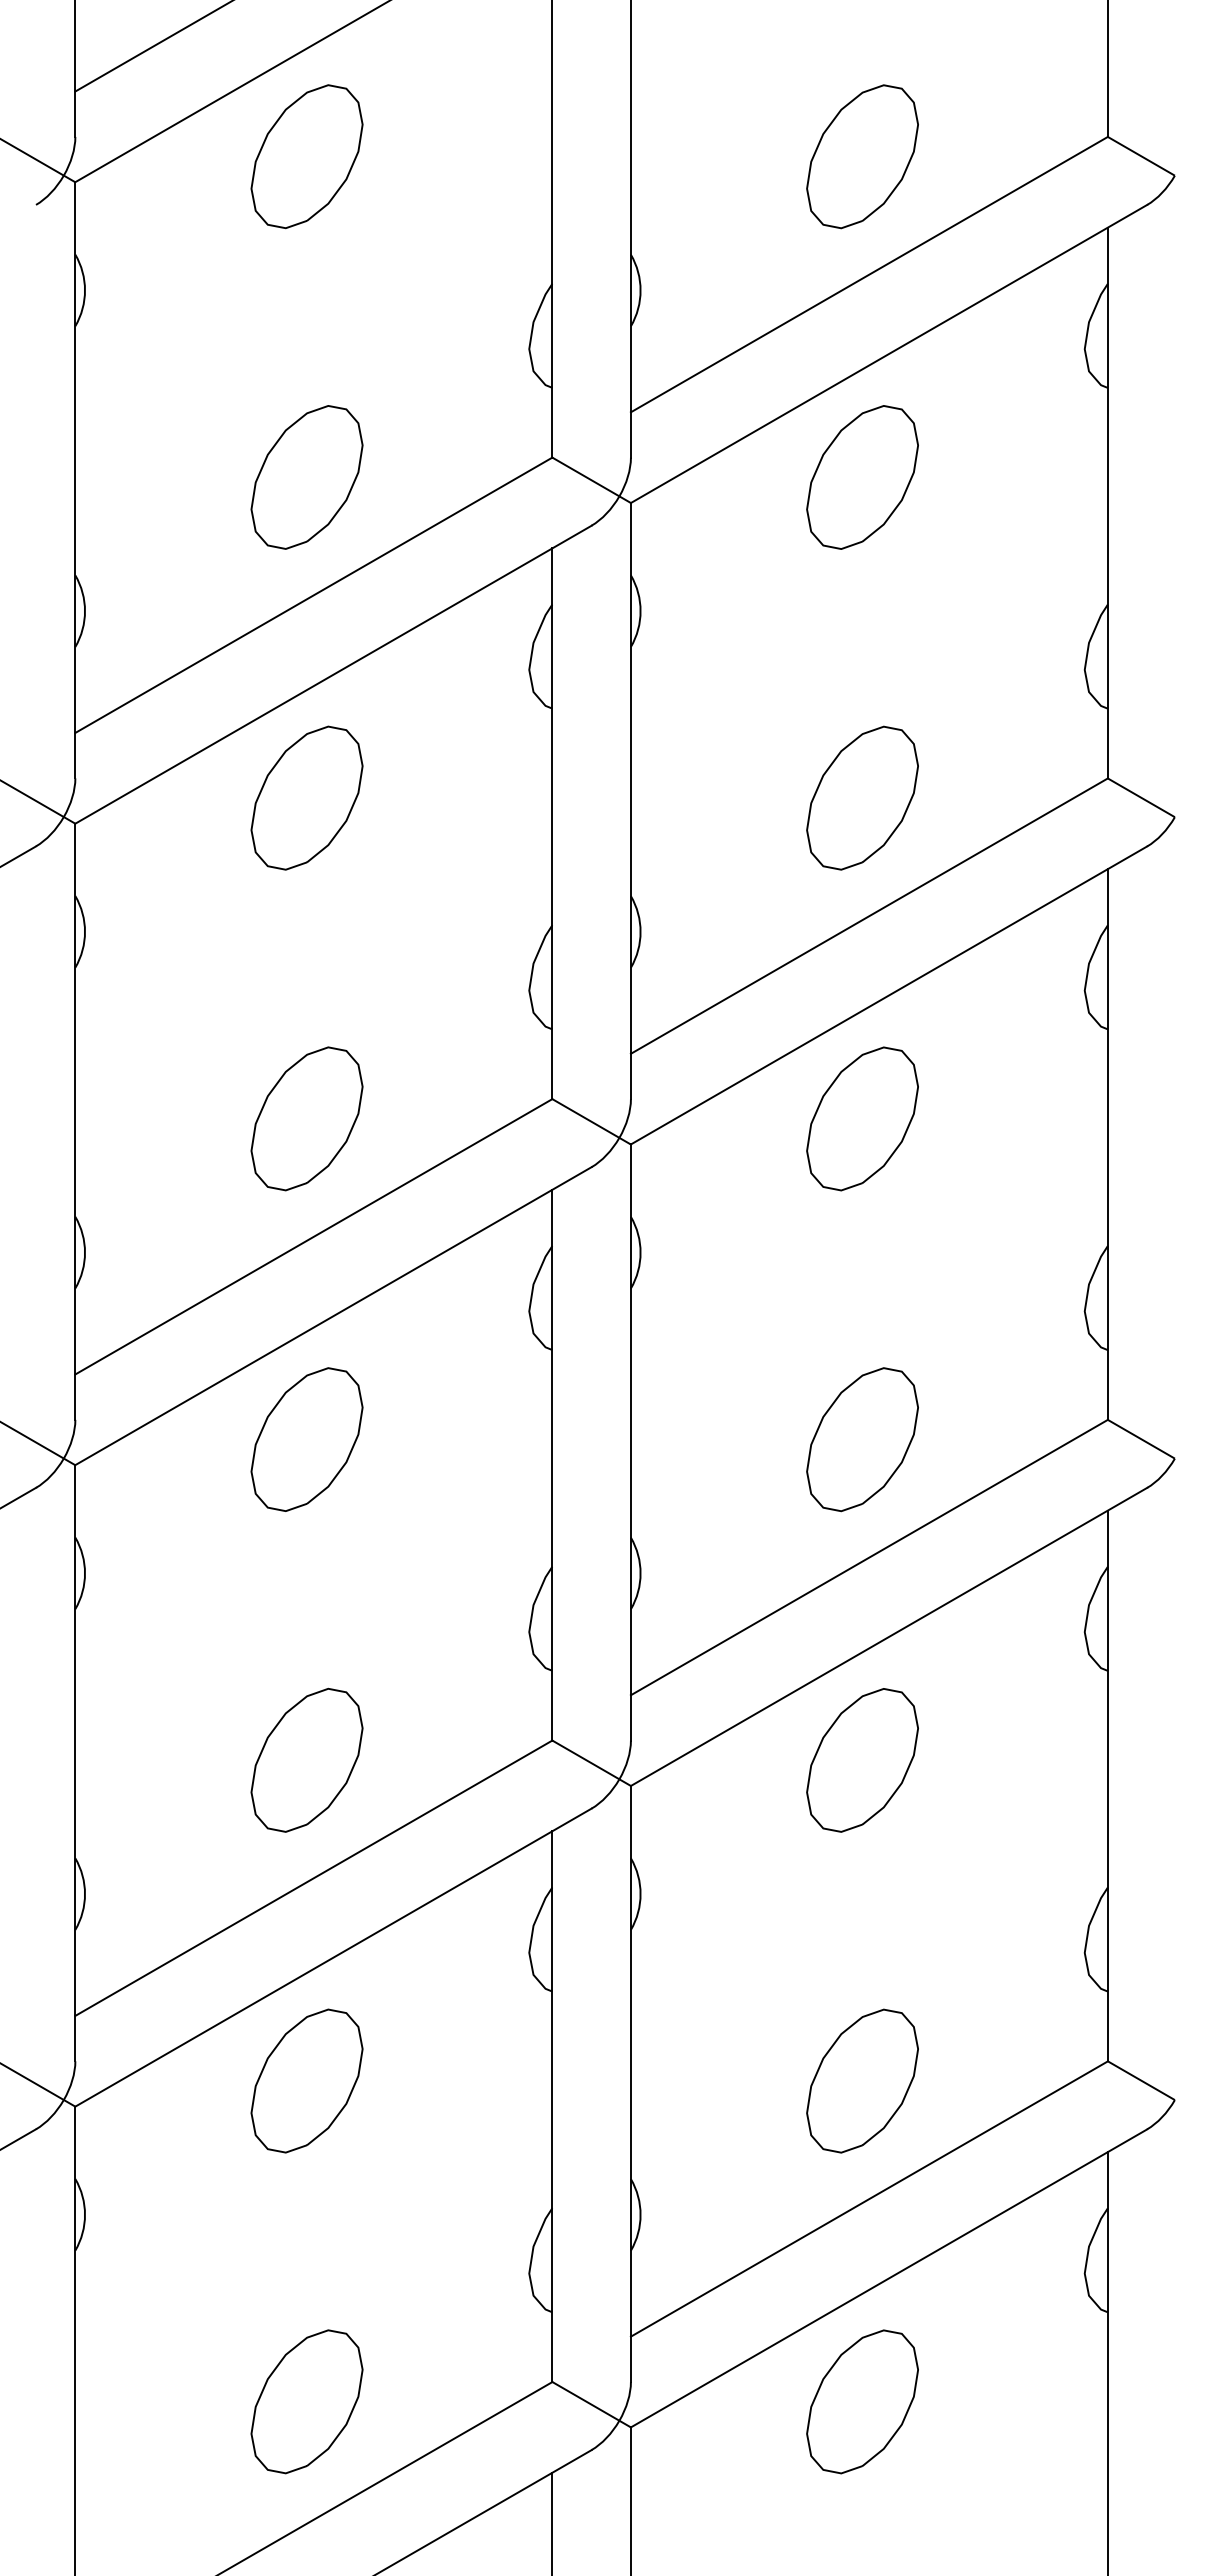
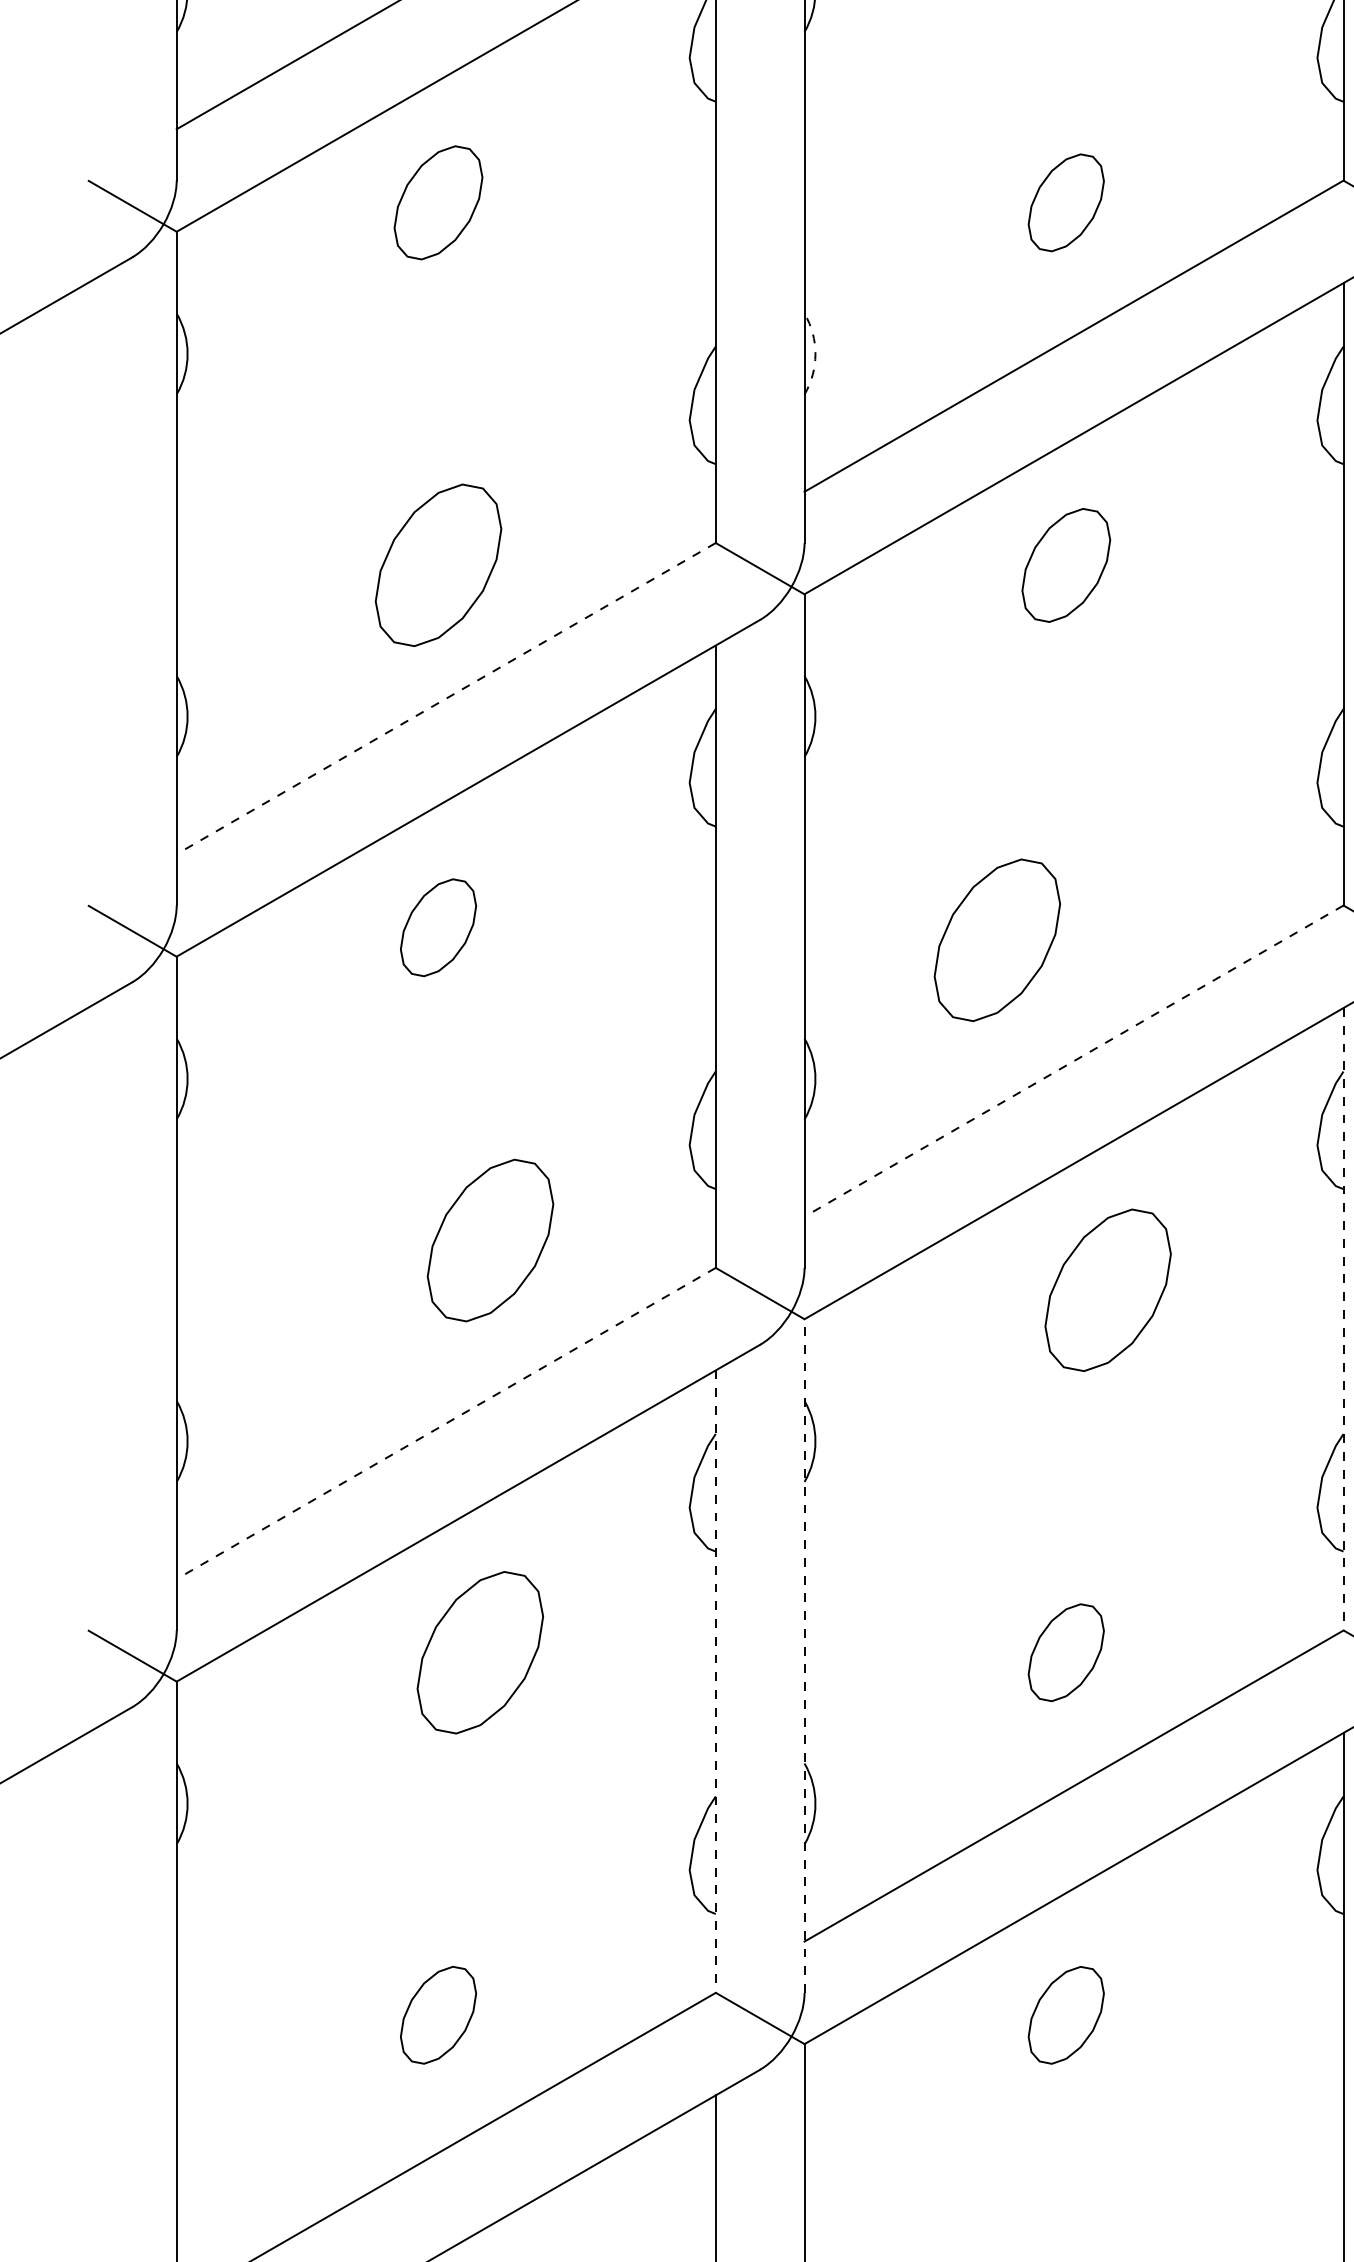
part: (306, 797) -> (437, 202), size x0.7
part: (862, 797) -> (1066, 202), size x0.6
arc: (640, 931) -> (815, 353), solid -> dashed
part: (862, 1118) -> (1066, 564), size x0.7
line: (313, 1237) -> (445, 699), solid -> dashed
part: (306, 1439) -> (437, 927), size x0.6
part: (862, 1439) -> (997, 940), moved
line: (868, 1557) -> (1073, 1061), solid -> dashed
part: (306, 1759) -> (489, 1239), moved
part: (862, 1760) -> (1108, 1290), moved
line: (1107, 1786) -> (1343, 1319), solid -> dashed
line: (313, 1878) -> (445, 1423), solid -> dashed
part: (306, 2080) -> (479, 1652), moved
part: (862, 2080) -> (1066, 1652), size x0.6
line: (630, 2083) -> (804, 1655), solid -> dashed
line: (552, 2107) -> (715, 1682), solid -> dashed
part: (306, 2401) -> (437, 2014), size x0.6
part: (862, 2401) -> (1066, 2014), size x0.6

